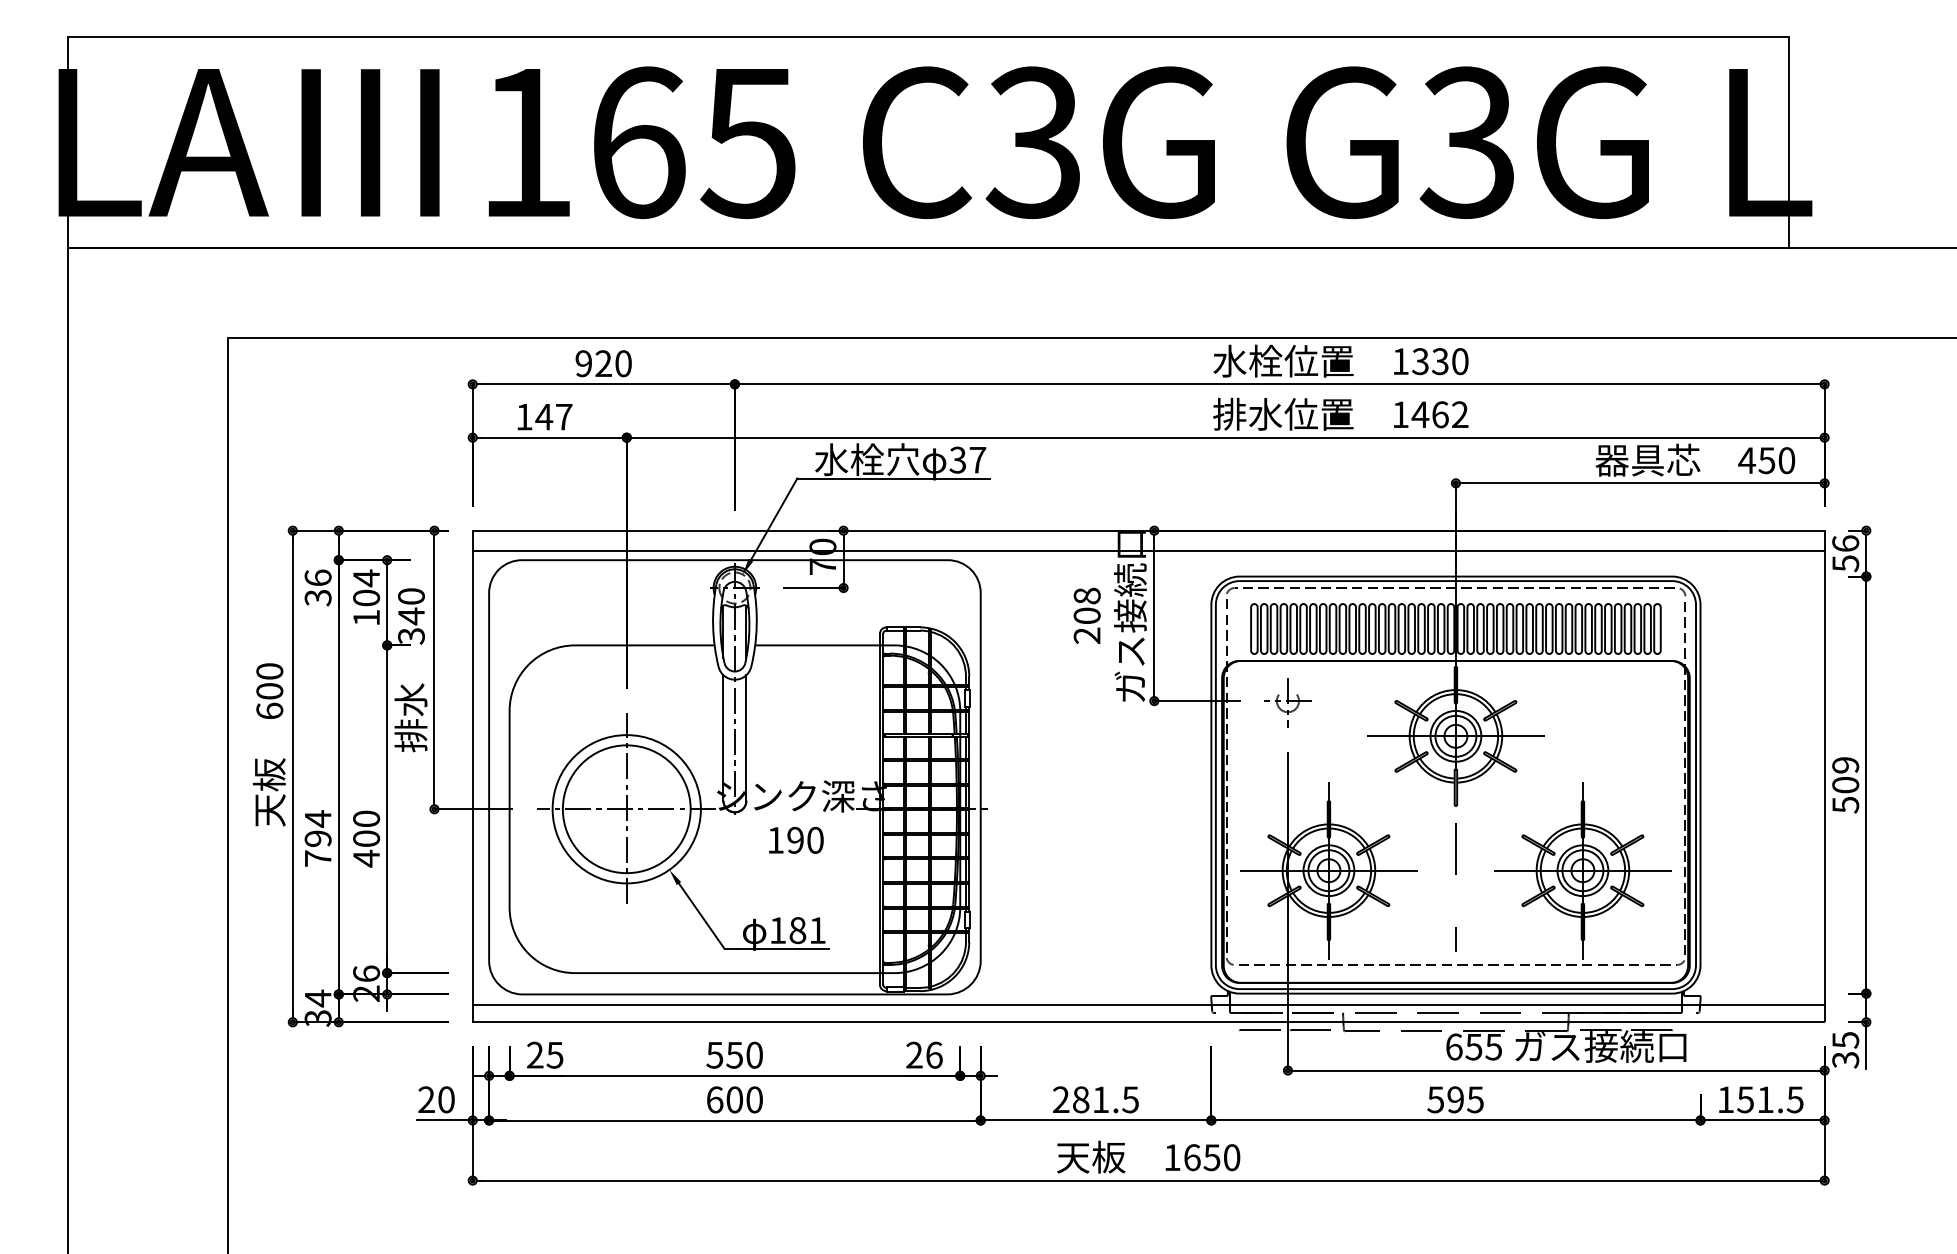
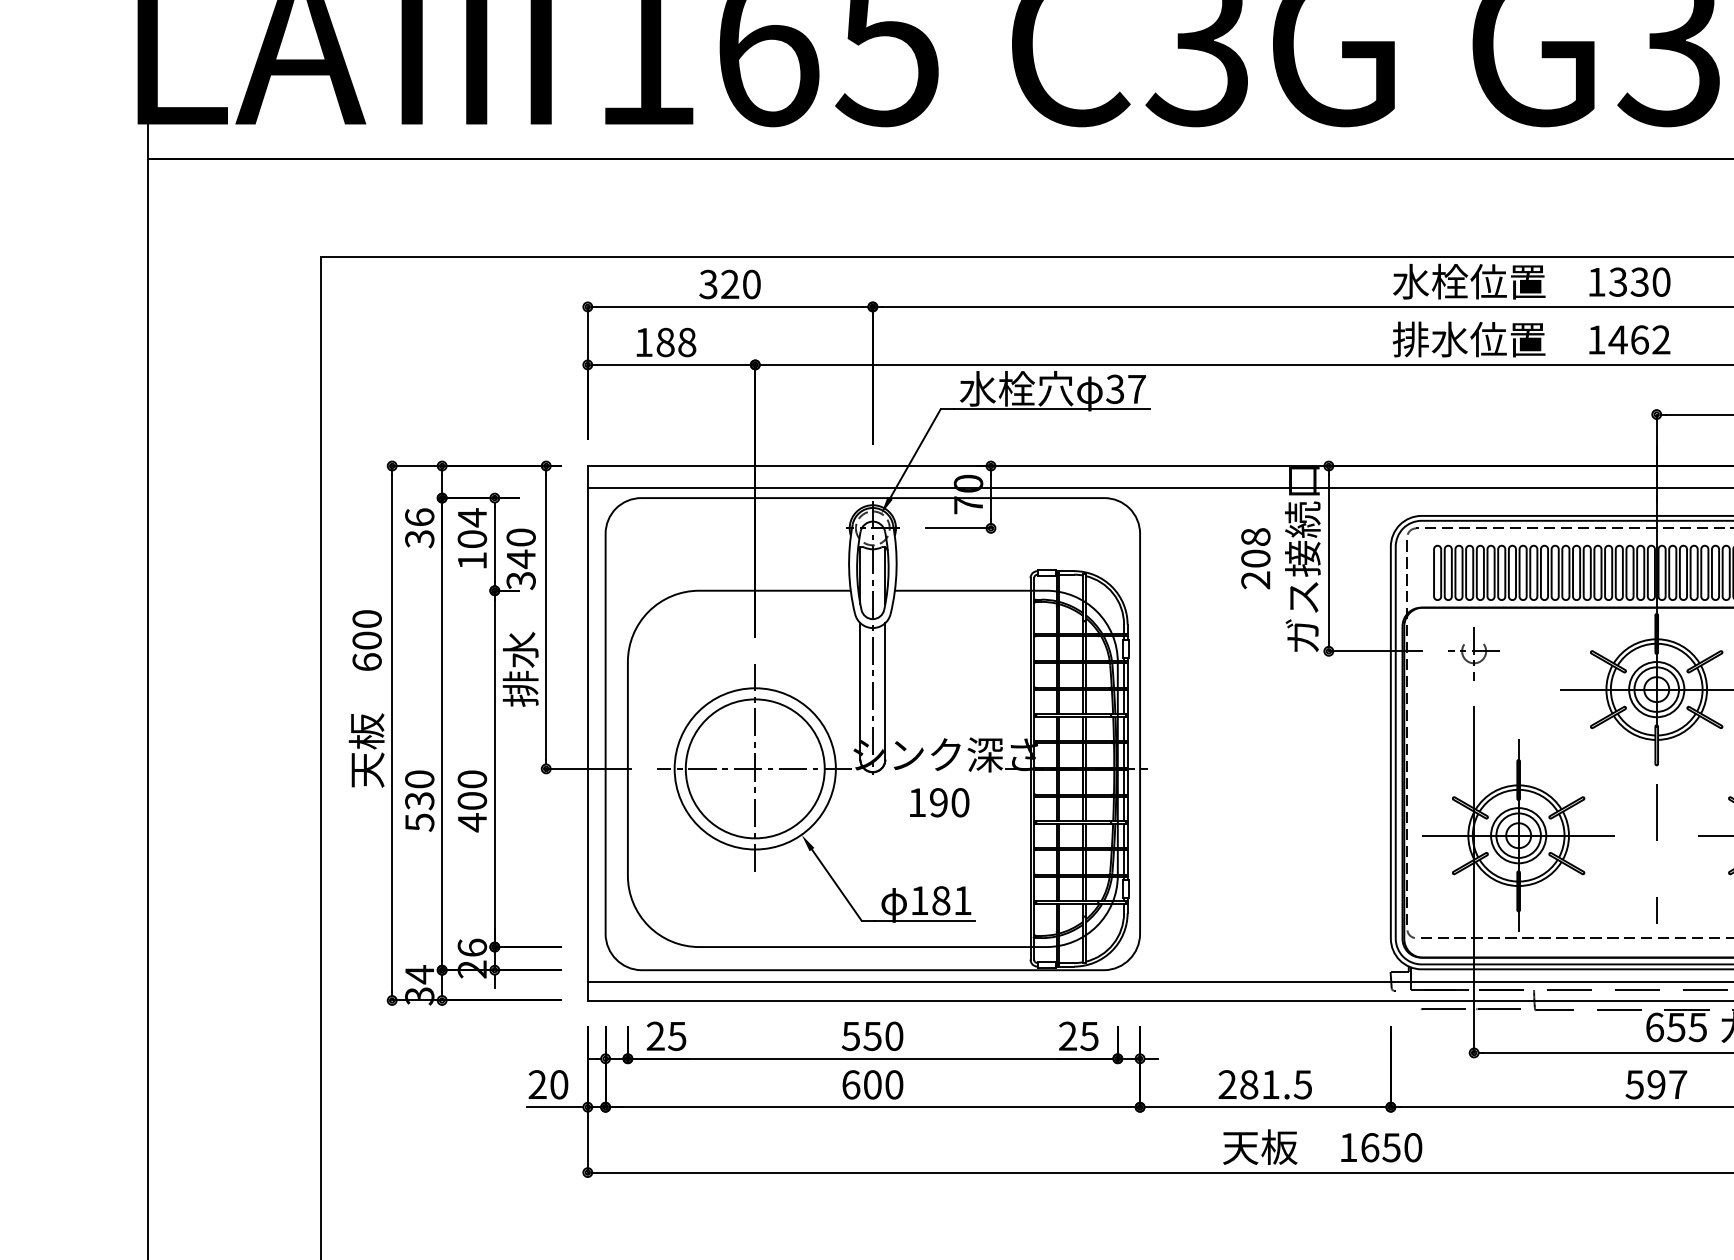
text: (583, 363) -> (708, 284), 920 -> 320
text: (553, 416) -> (675, 341), 147 -> 188
text: (317, 838) -> (419, 800), 794 -> 530
text: (933, 1054) -> (1088, 1035), 26 -> 25
text: (1475, 1099) -> (1678, 1084), 595 -> 597

